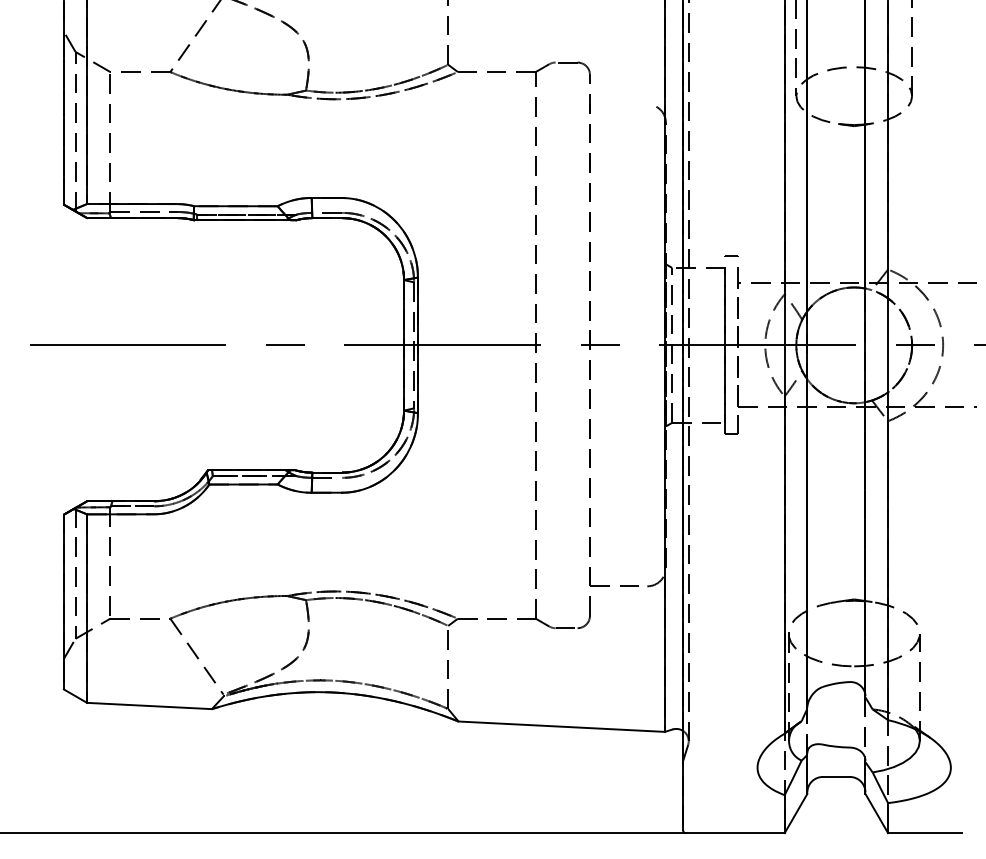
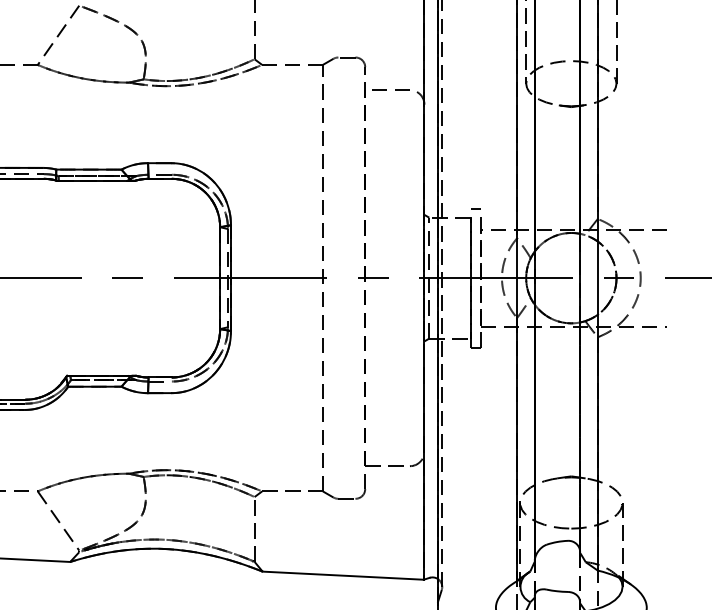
line: (617, 103) -> (386, 89), added

